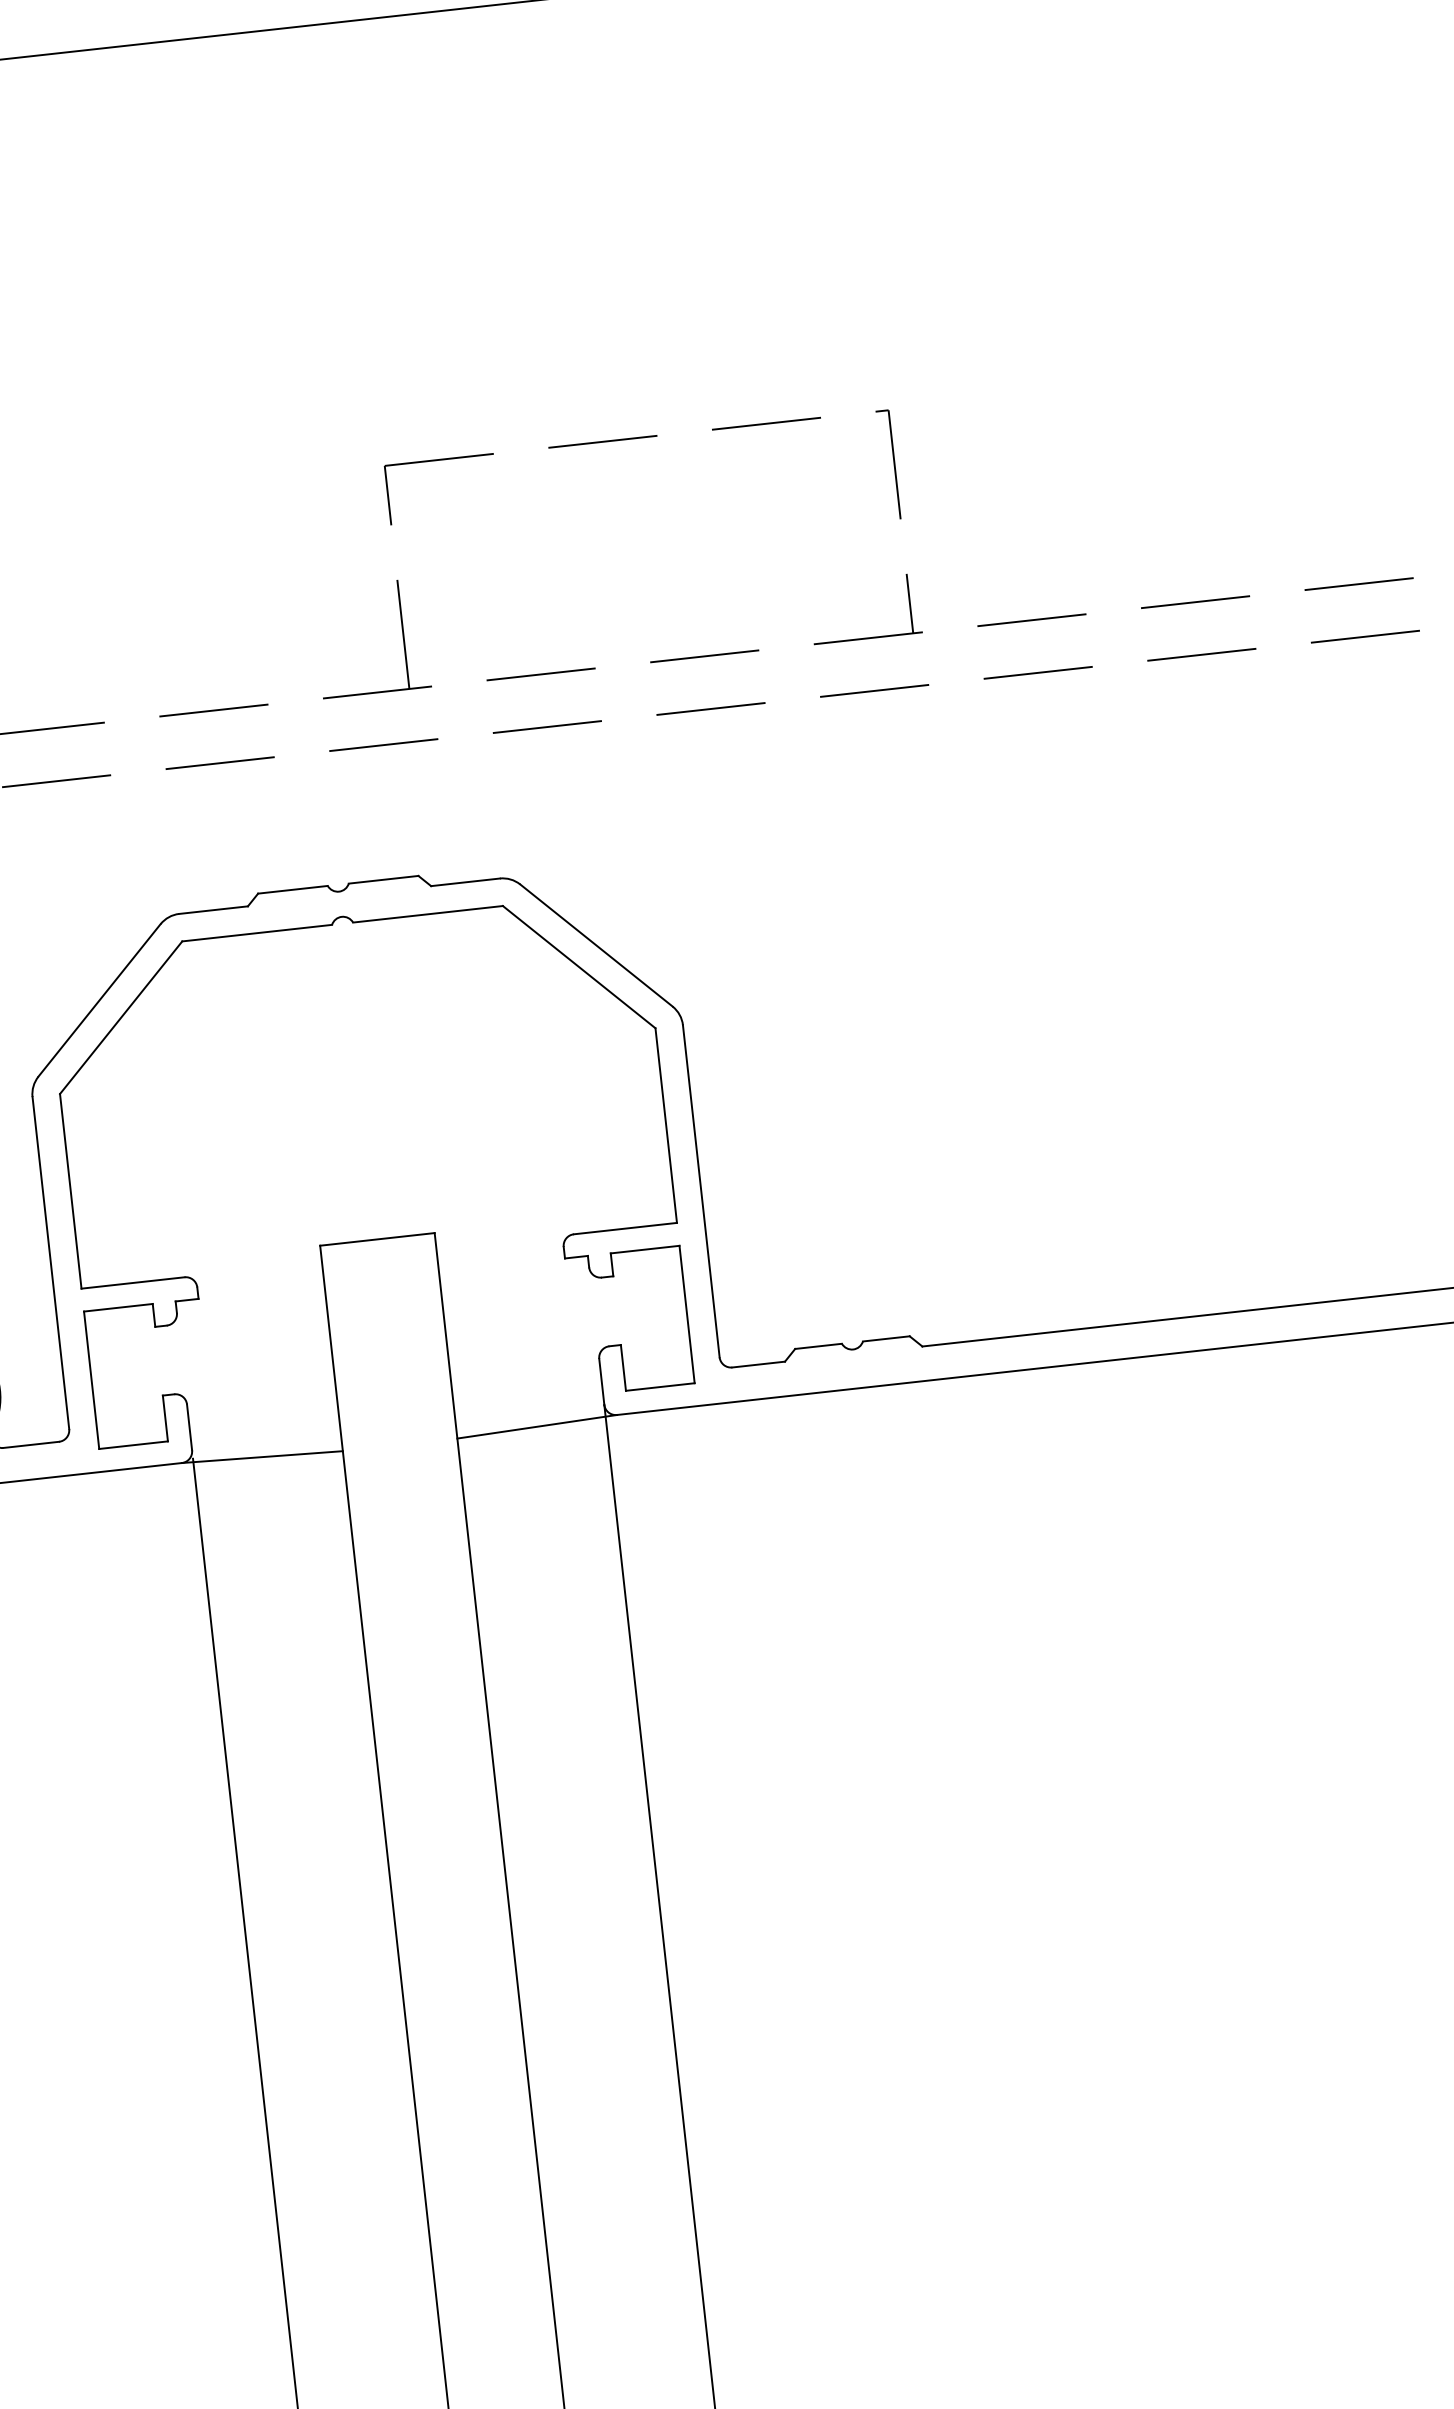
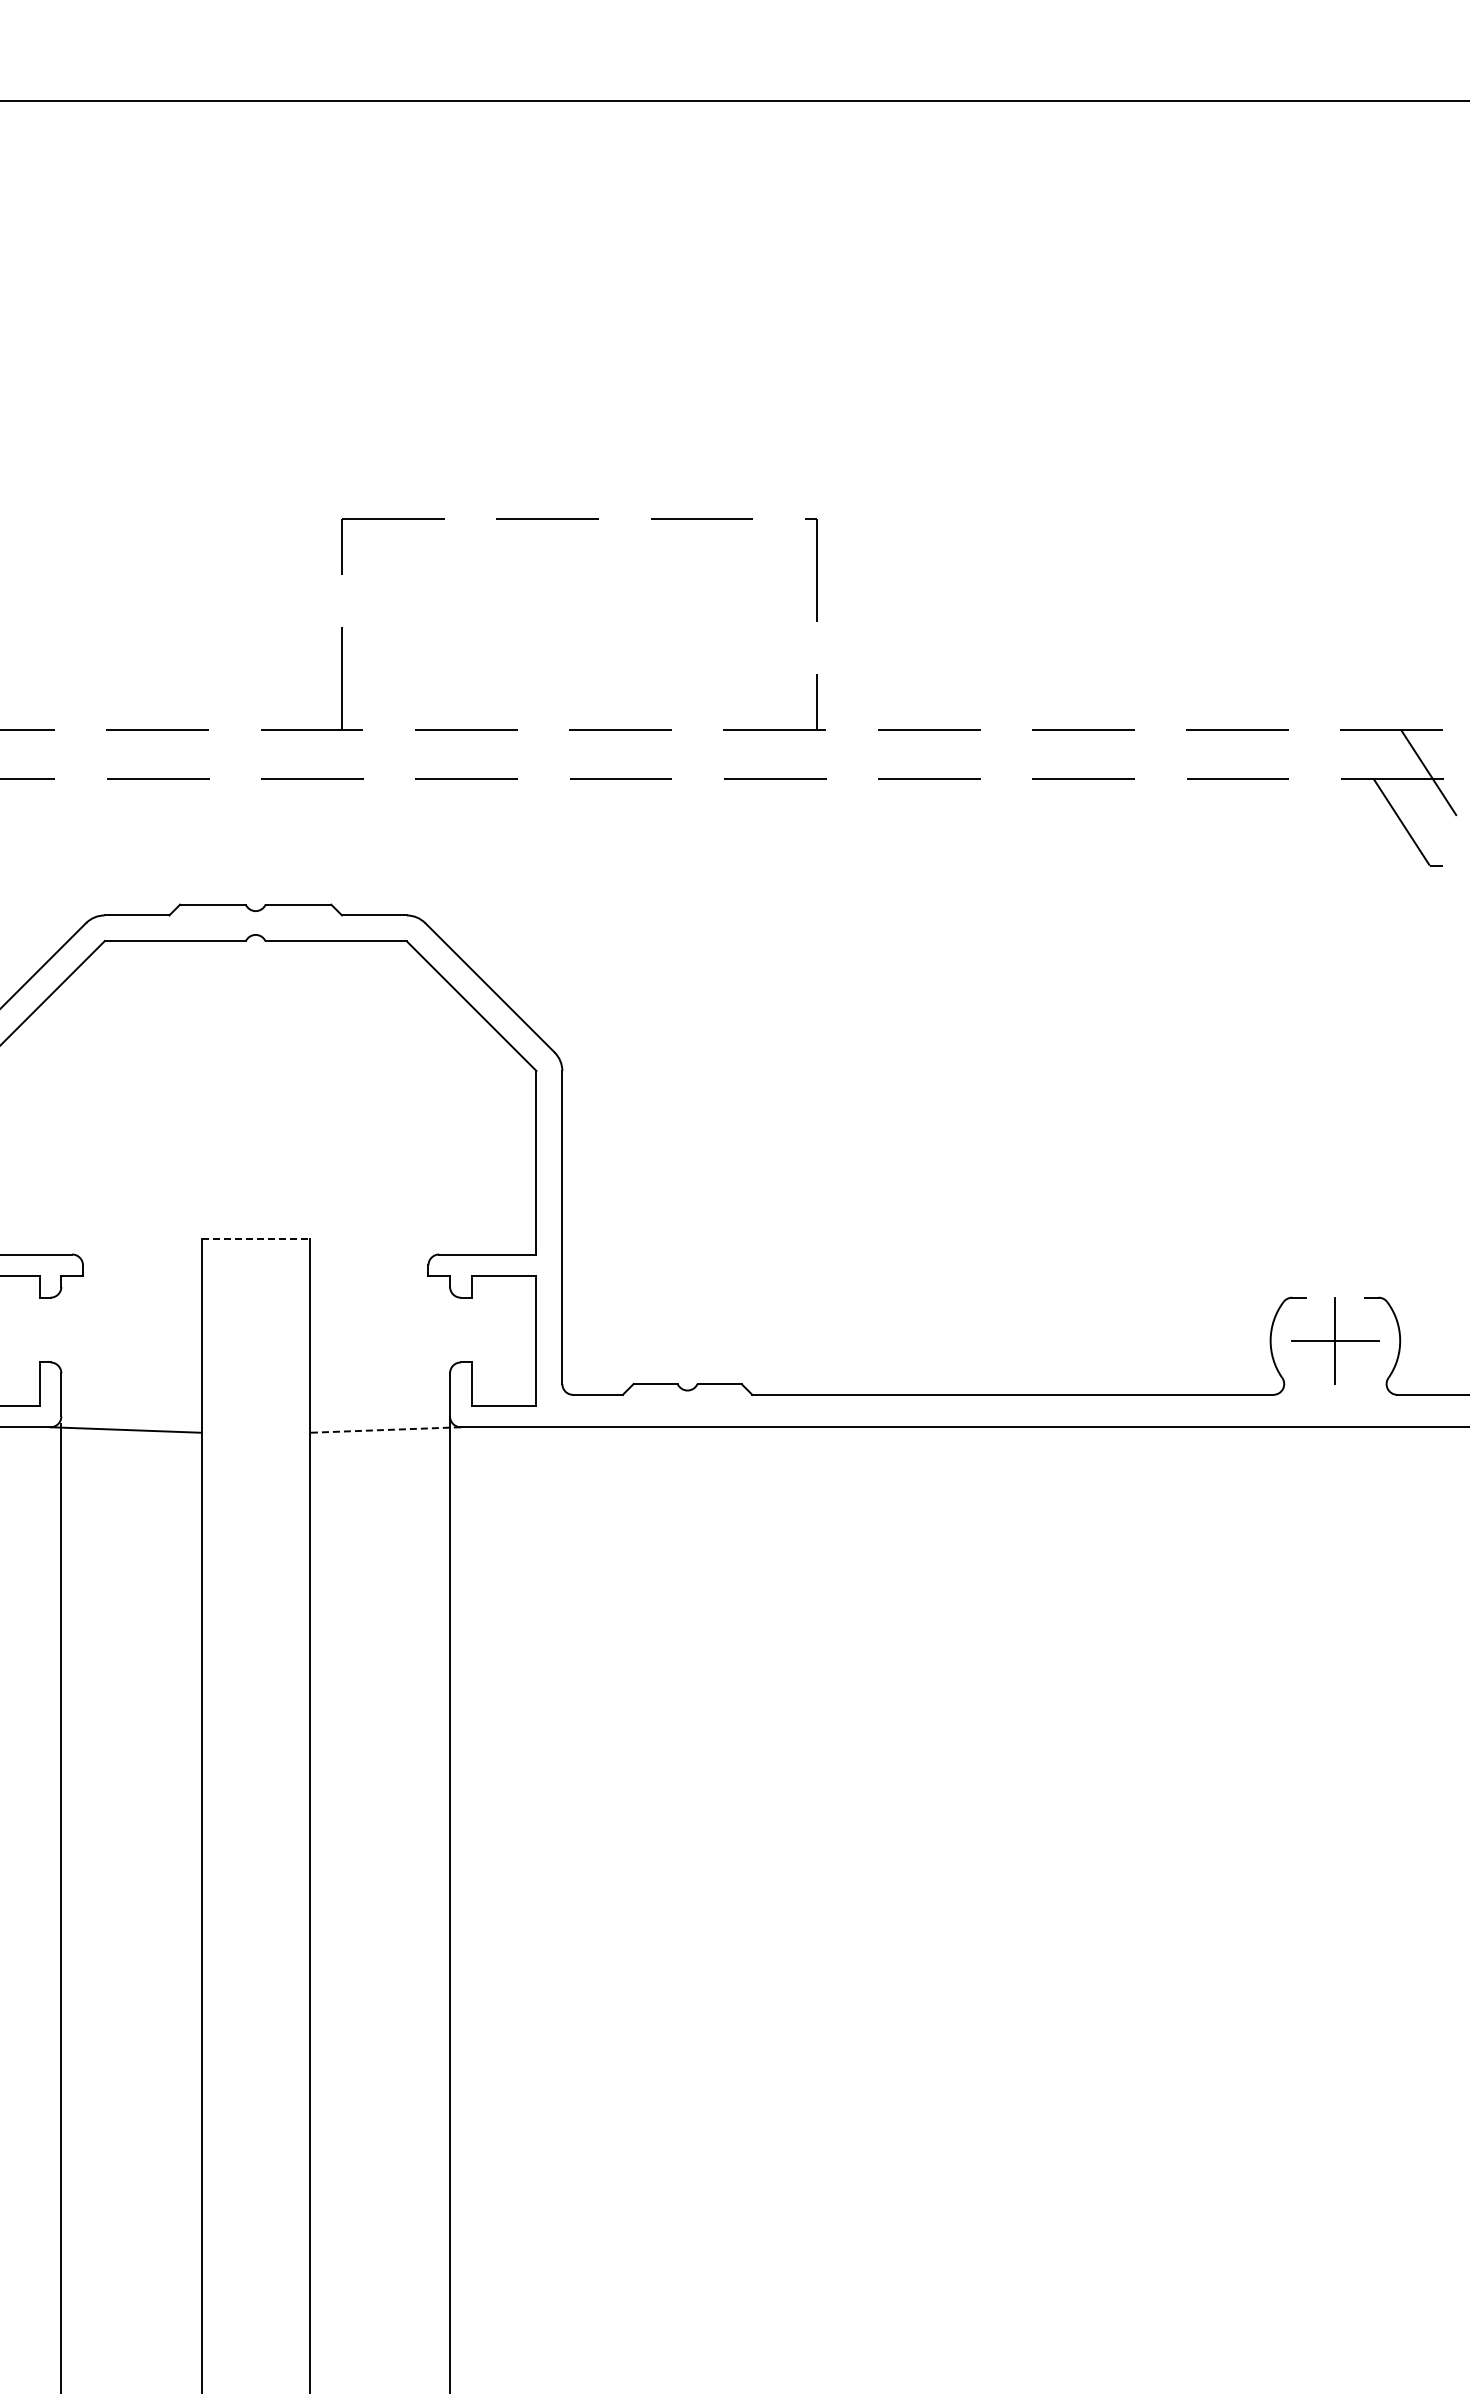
line: (377, 1239) -> (255, 1239), solid -> dashed
line: (537, 1427) -> (385, 1430), solid -> dashed

